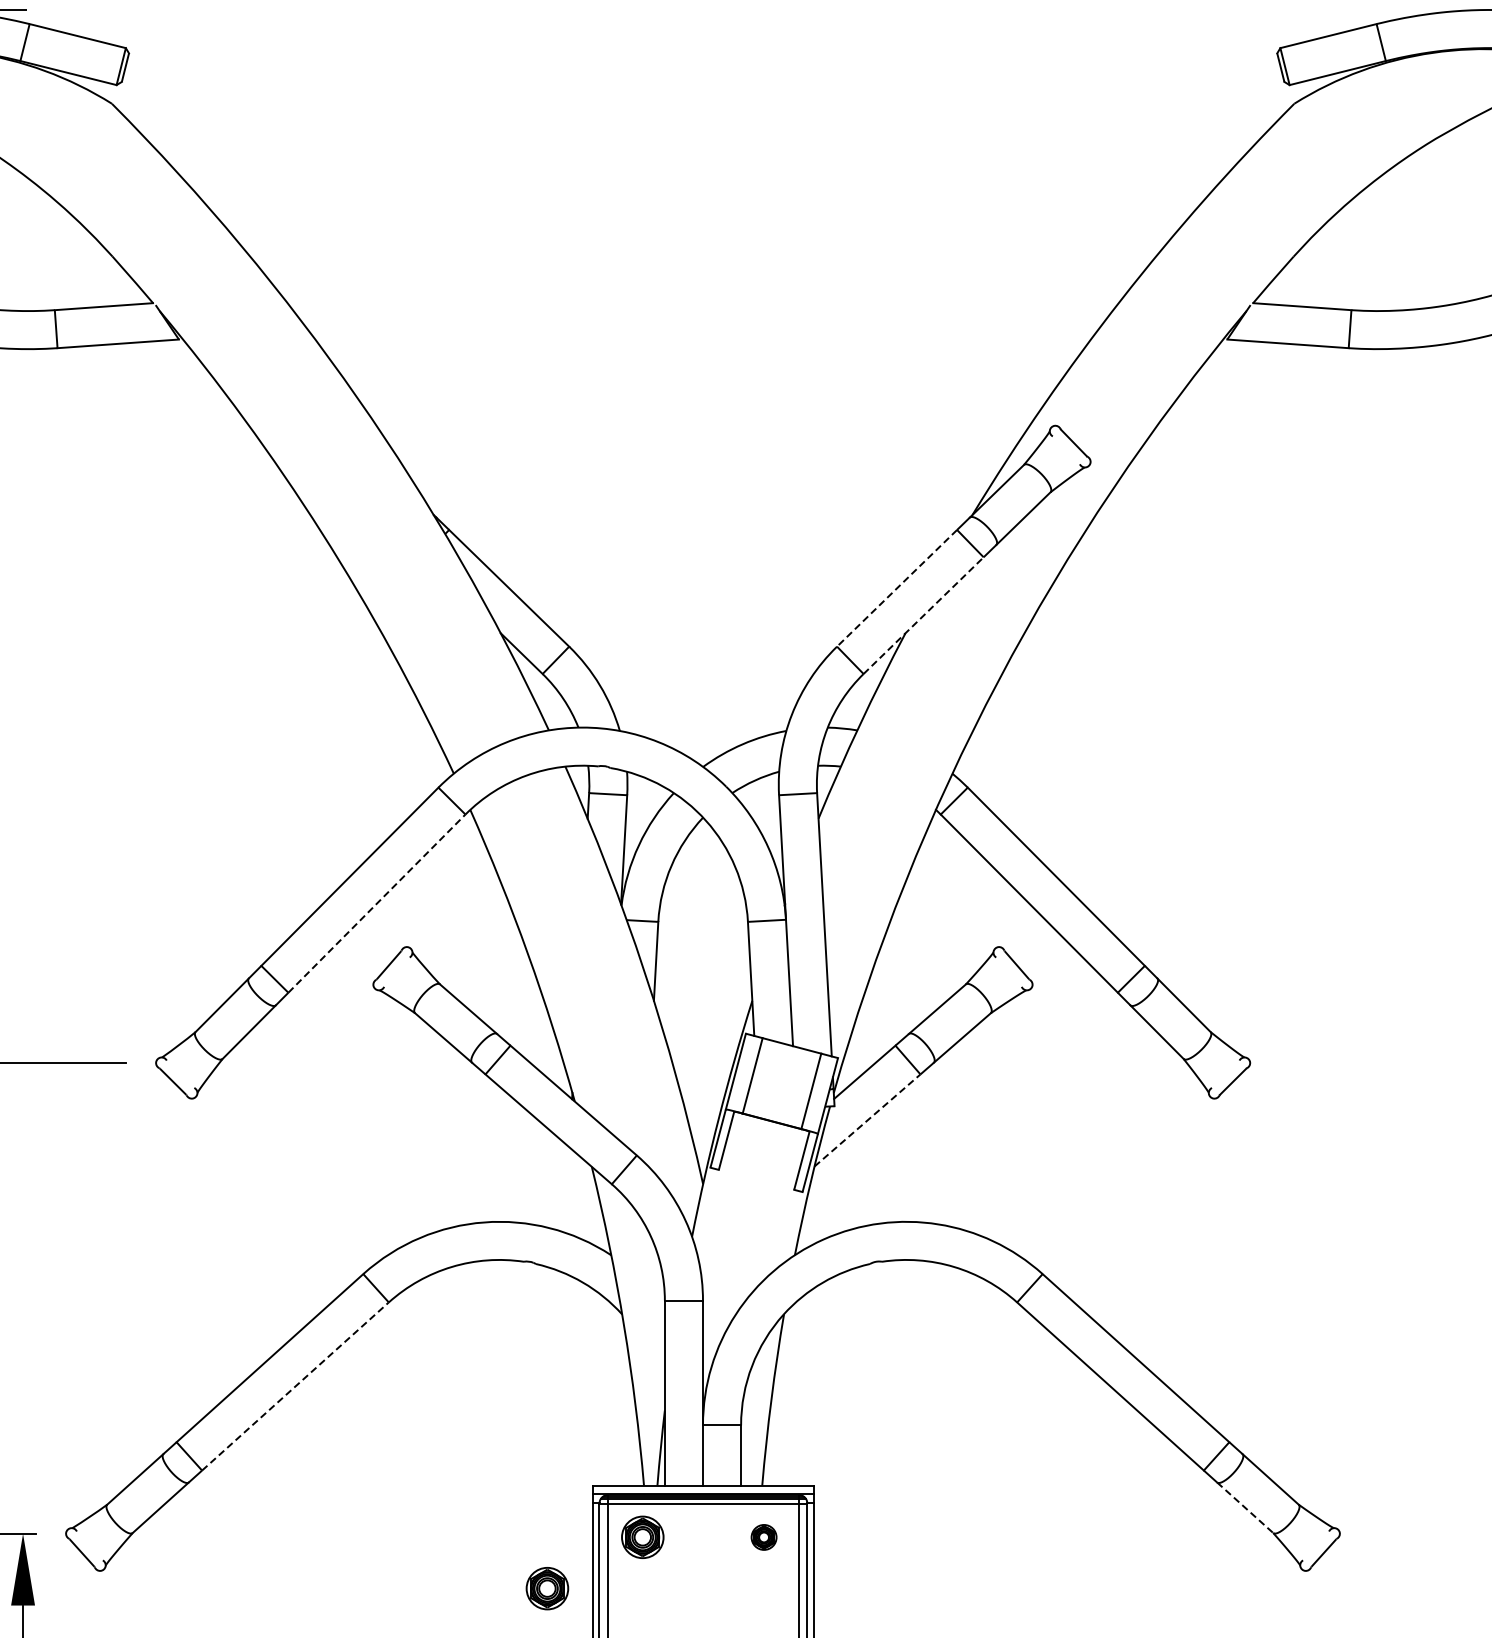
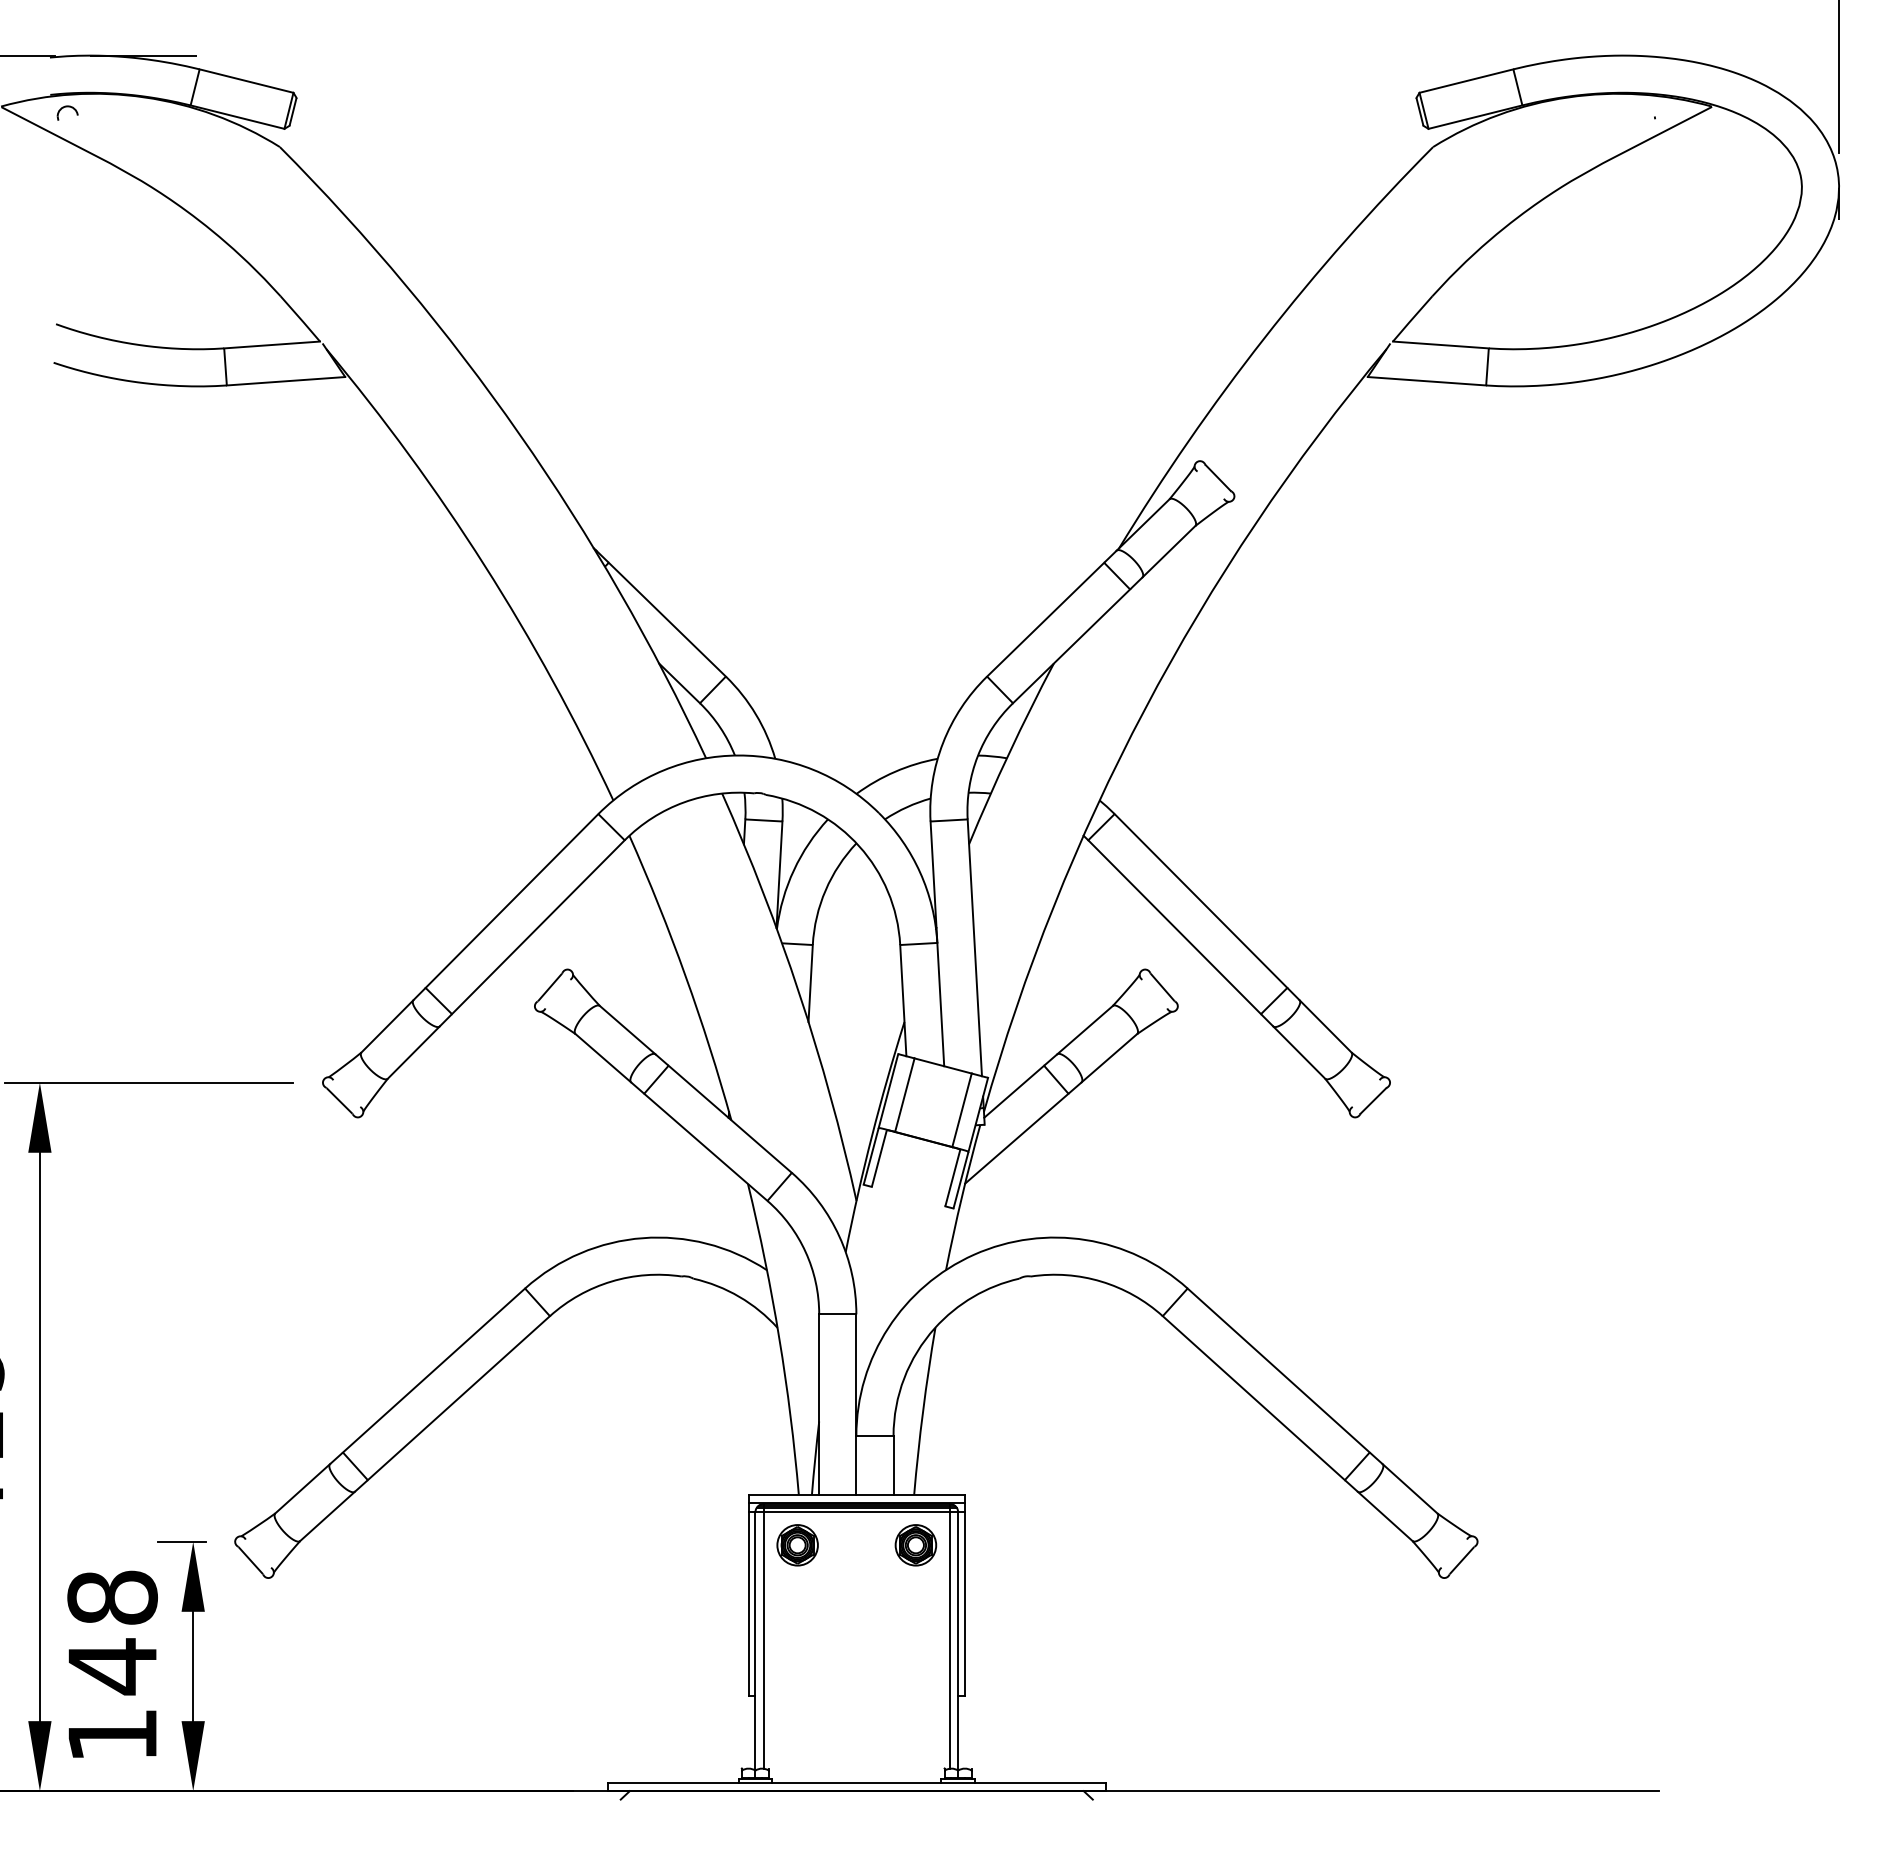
line: (896, 588) -> (1045, 619), dashed -> solid
line: (923, 615) -> (1071, 646), dashed -> solid
line: (377, 903) -> (538, 927), dashed -> solid
line: (868, 1120) -> (1017, 1138), dashed -> solid
line: (295, 1386) -> (458, 1398), dashed -> solid
line: (1245, 1507) -> (1385, 1516), dashed -> solid
part: (763, 1537) -> (915, 1545), size x1.67
part: (547, 1588) -> (704, 1595), removed

